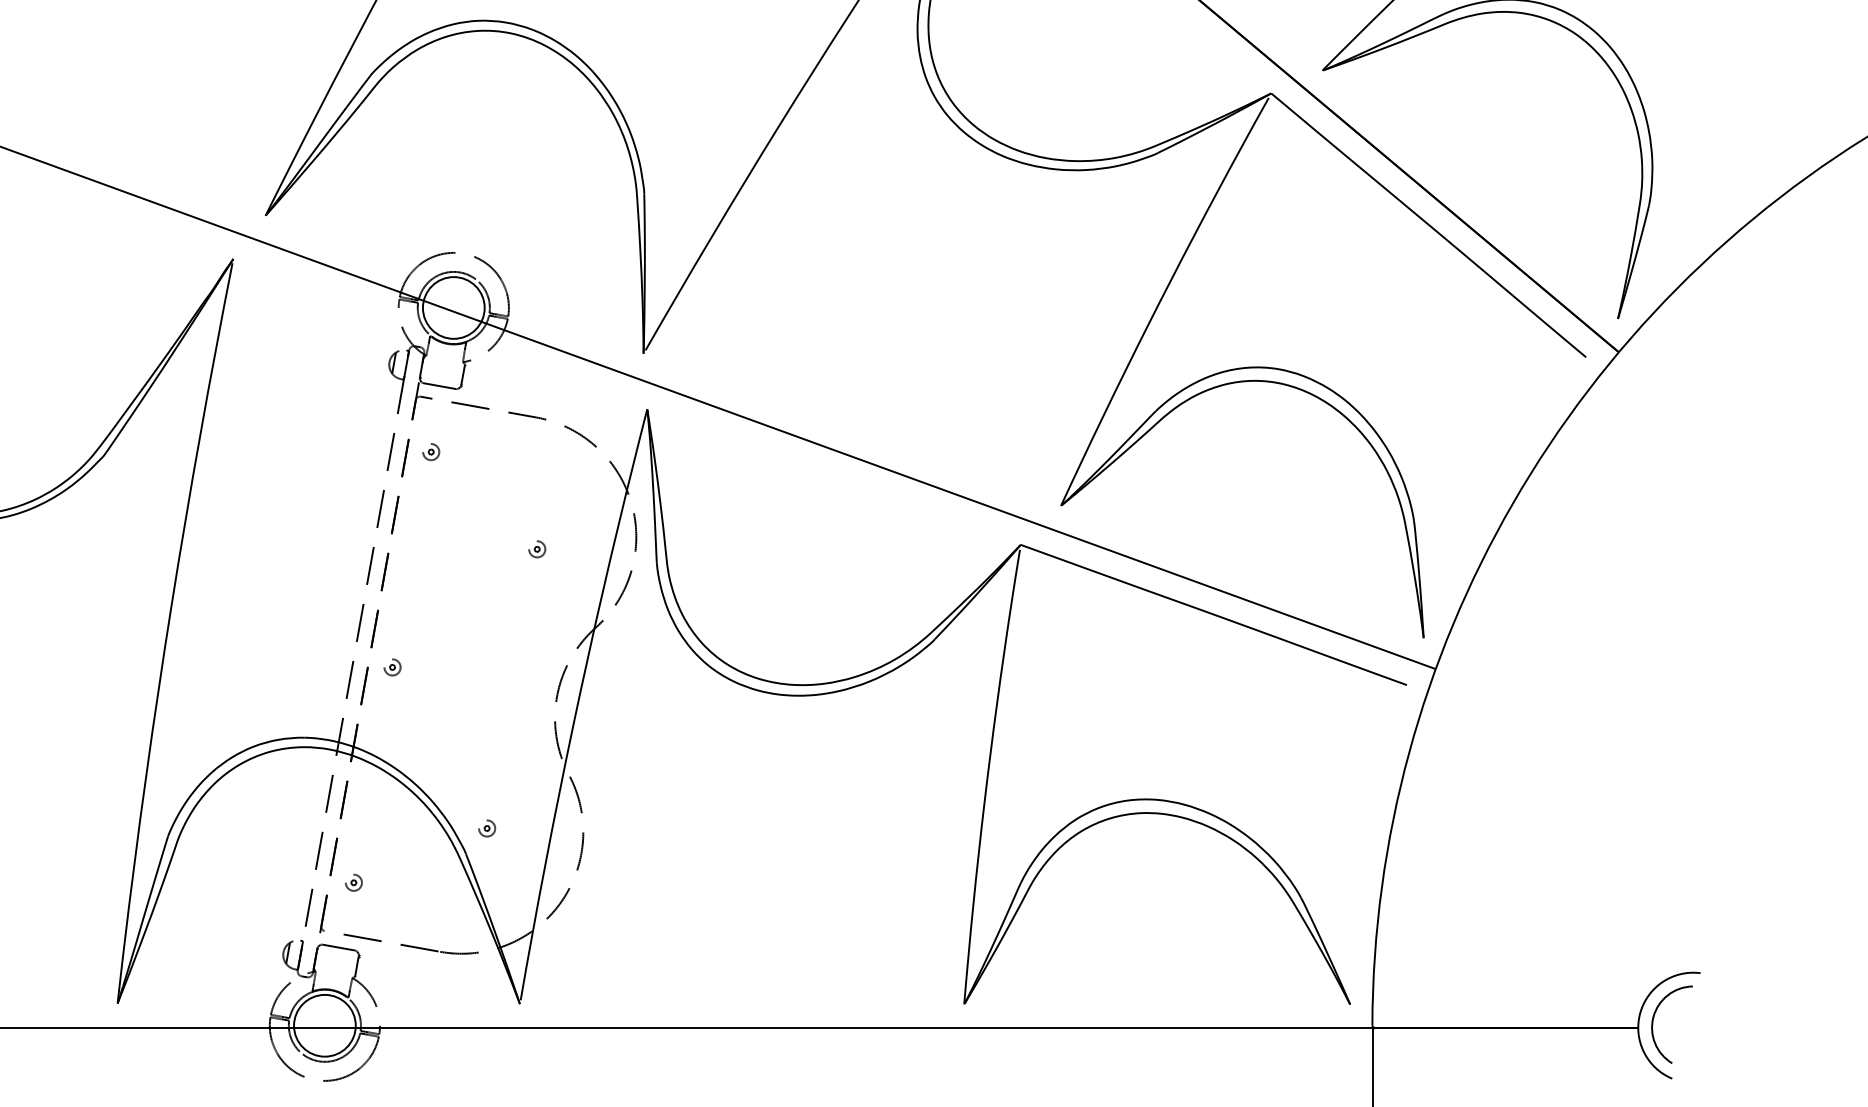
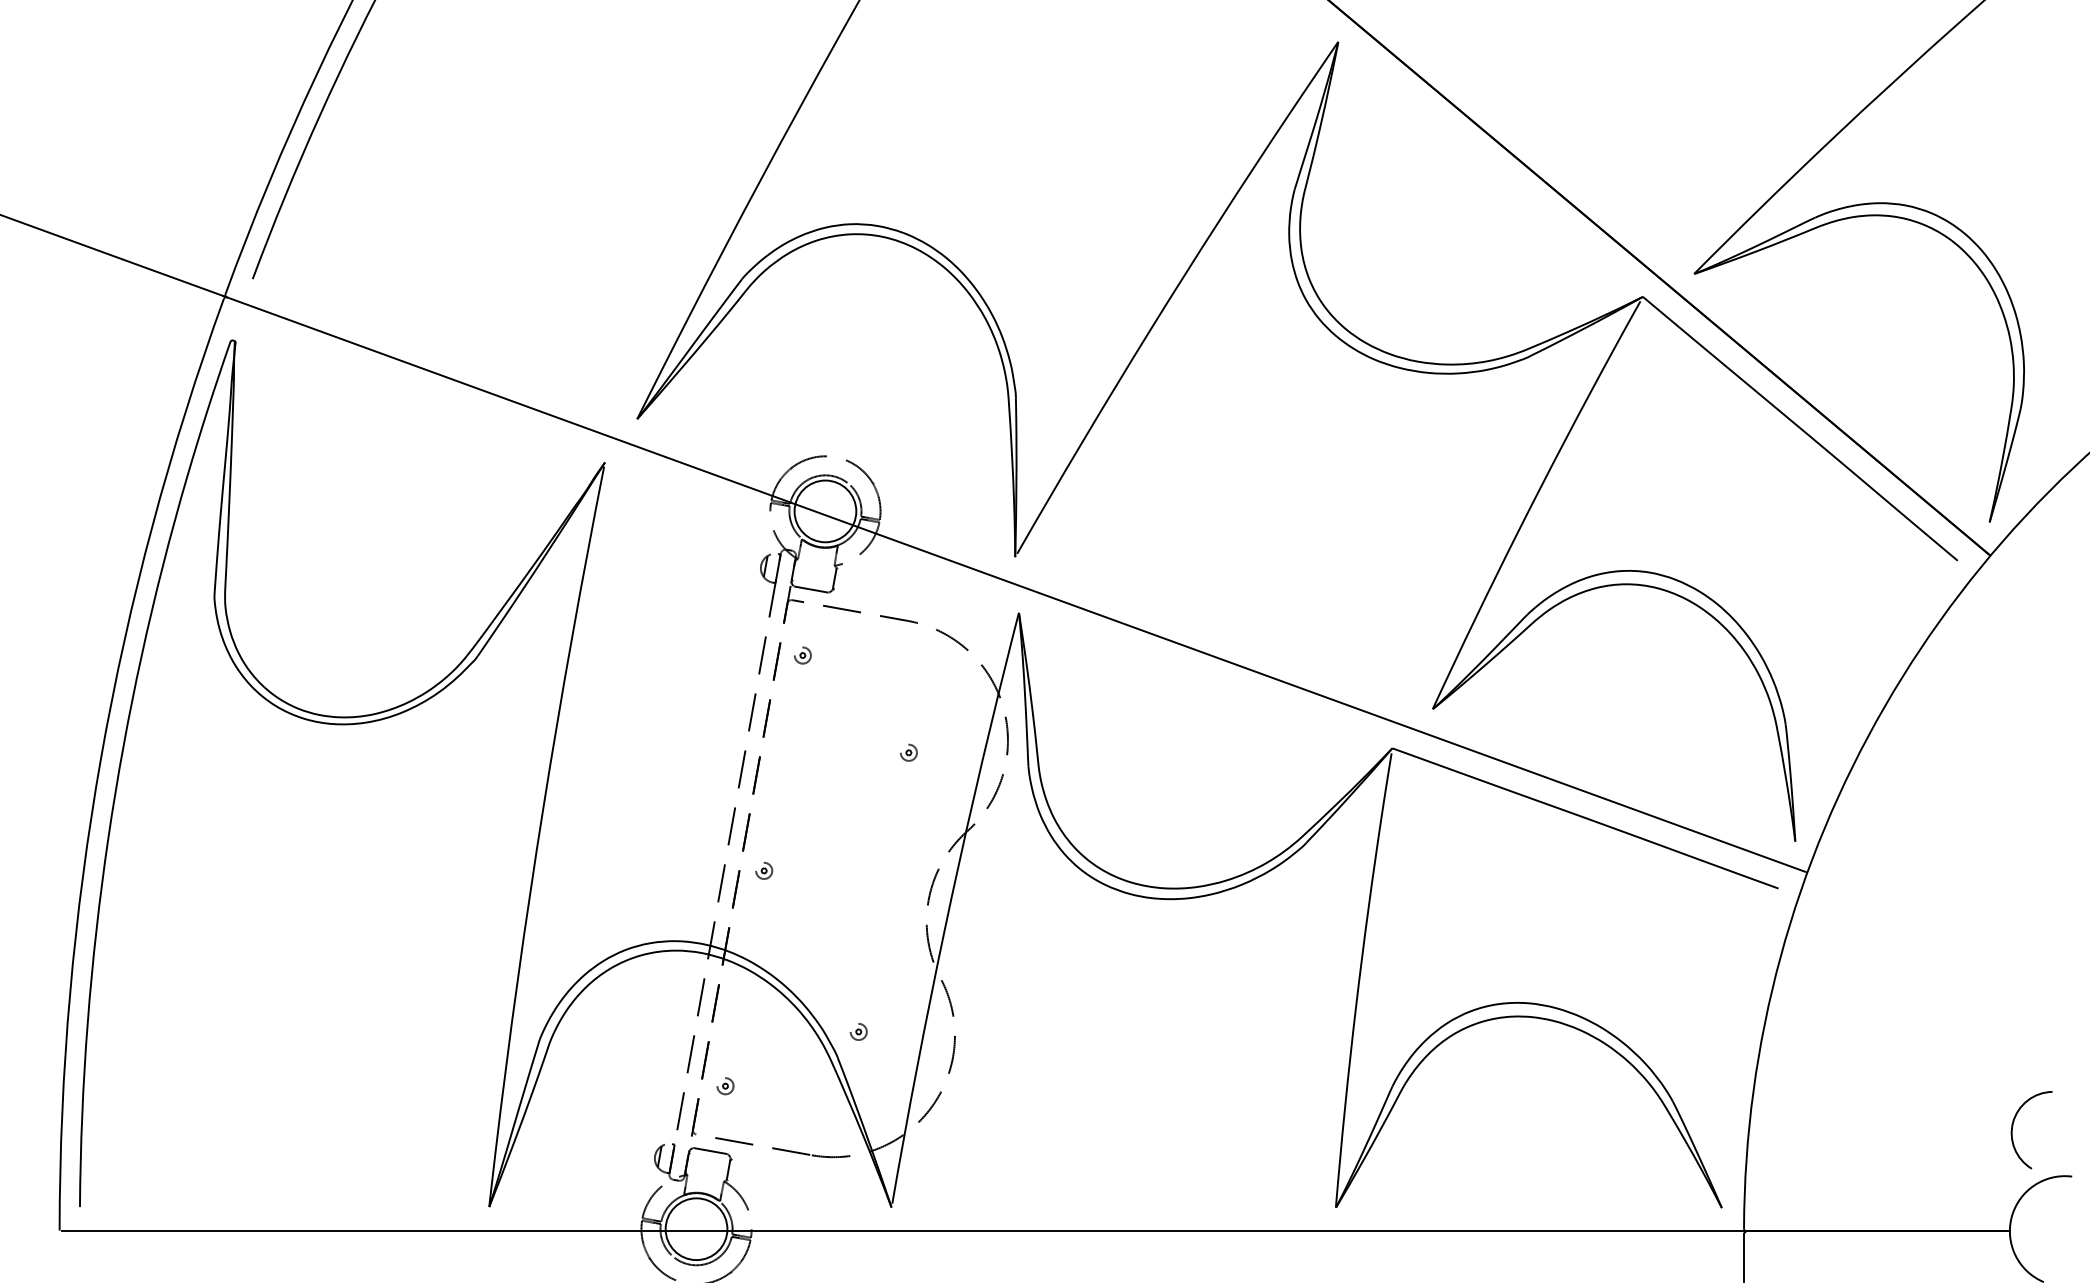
arc: (1653, 1021) -> (2013, 1126), moved

